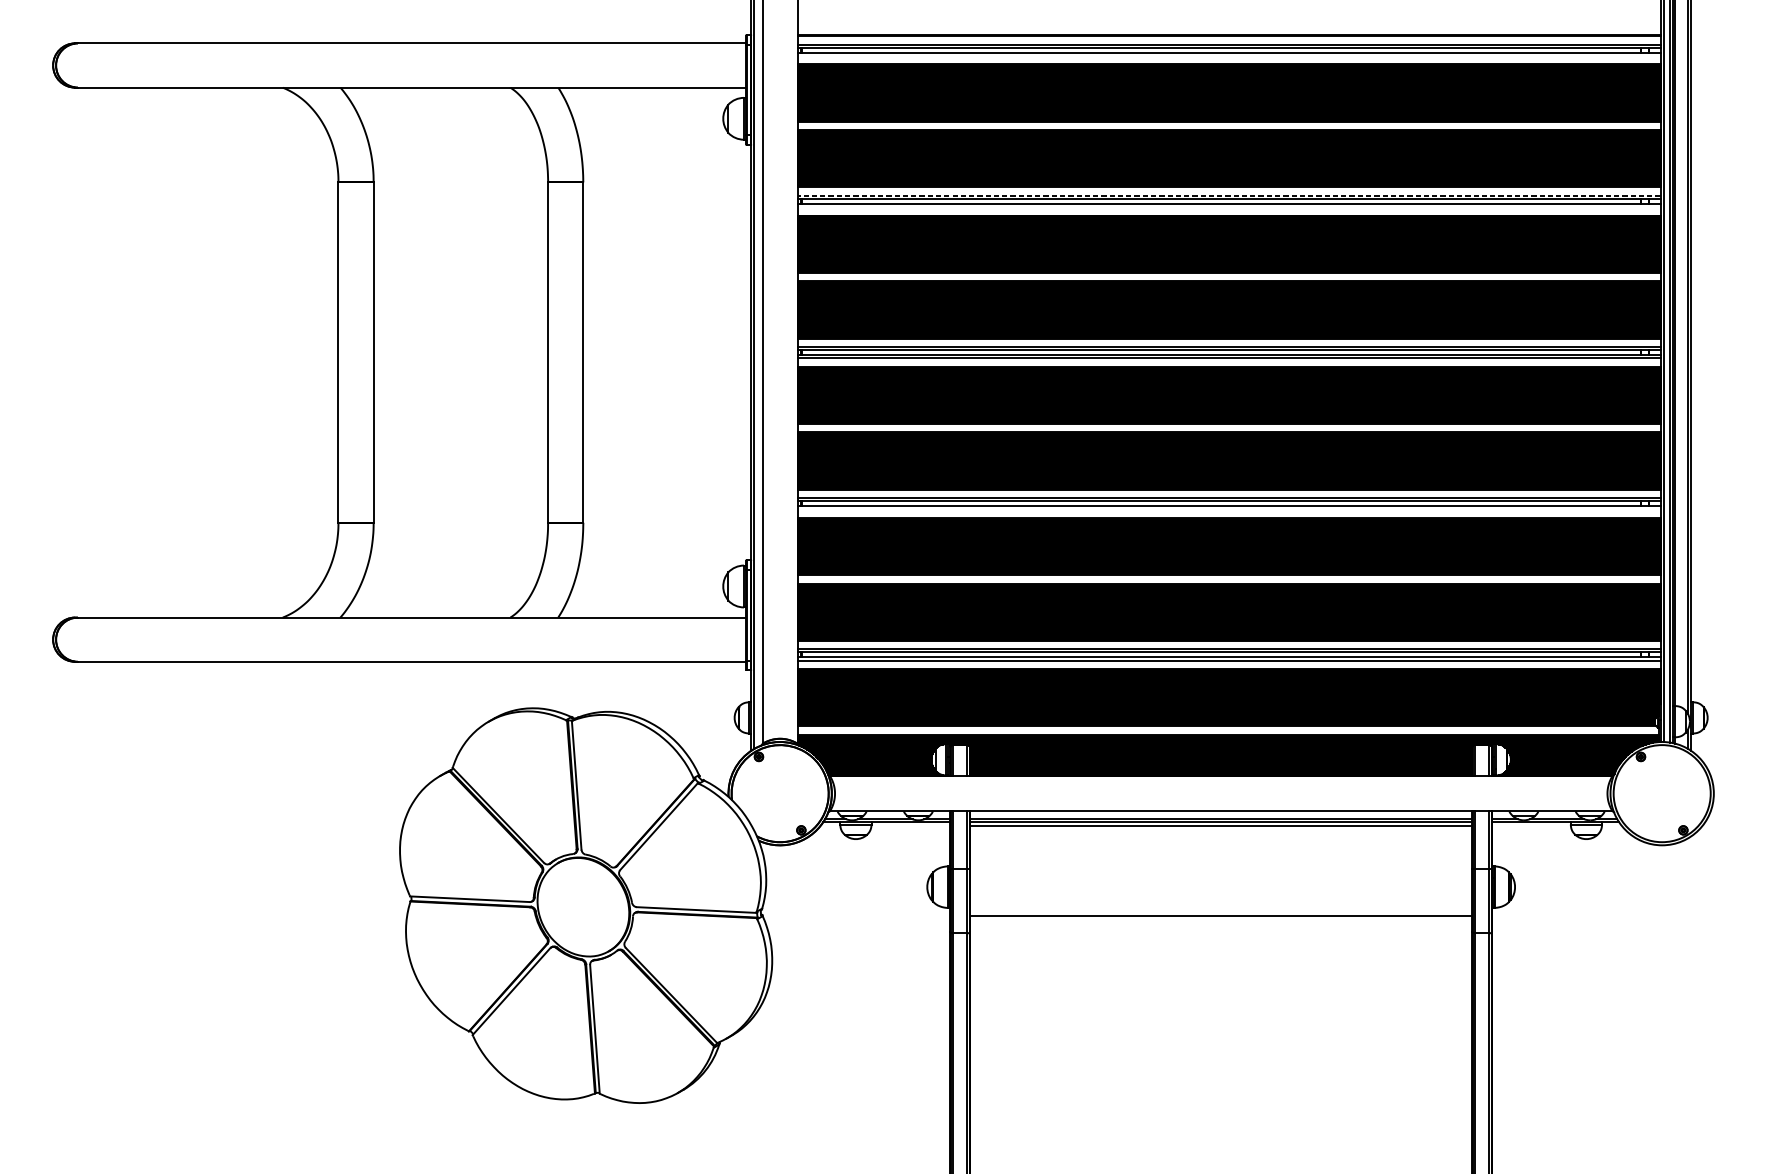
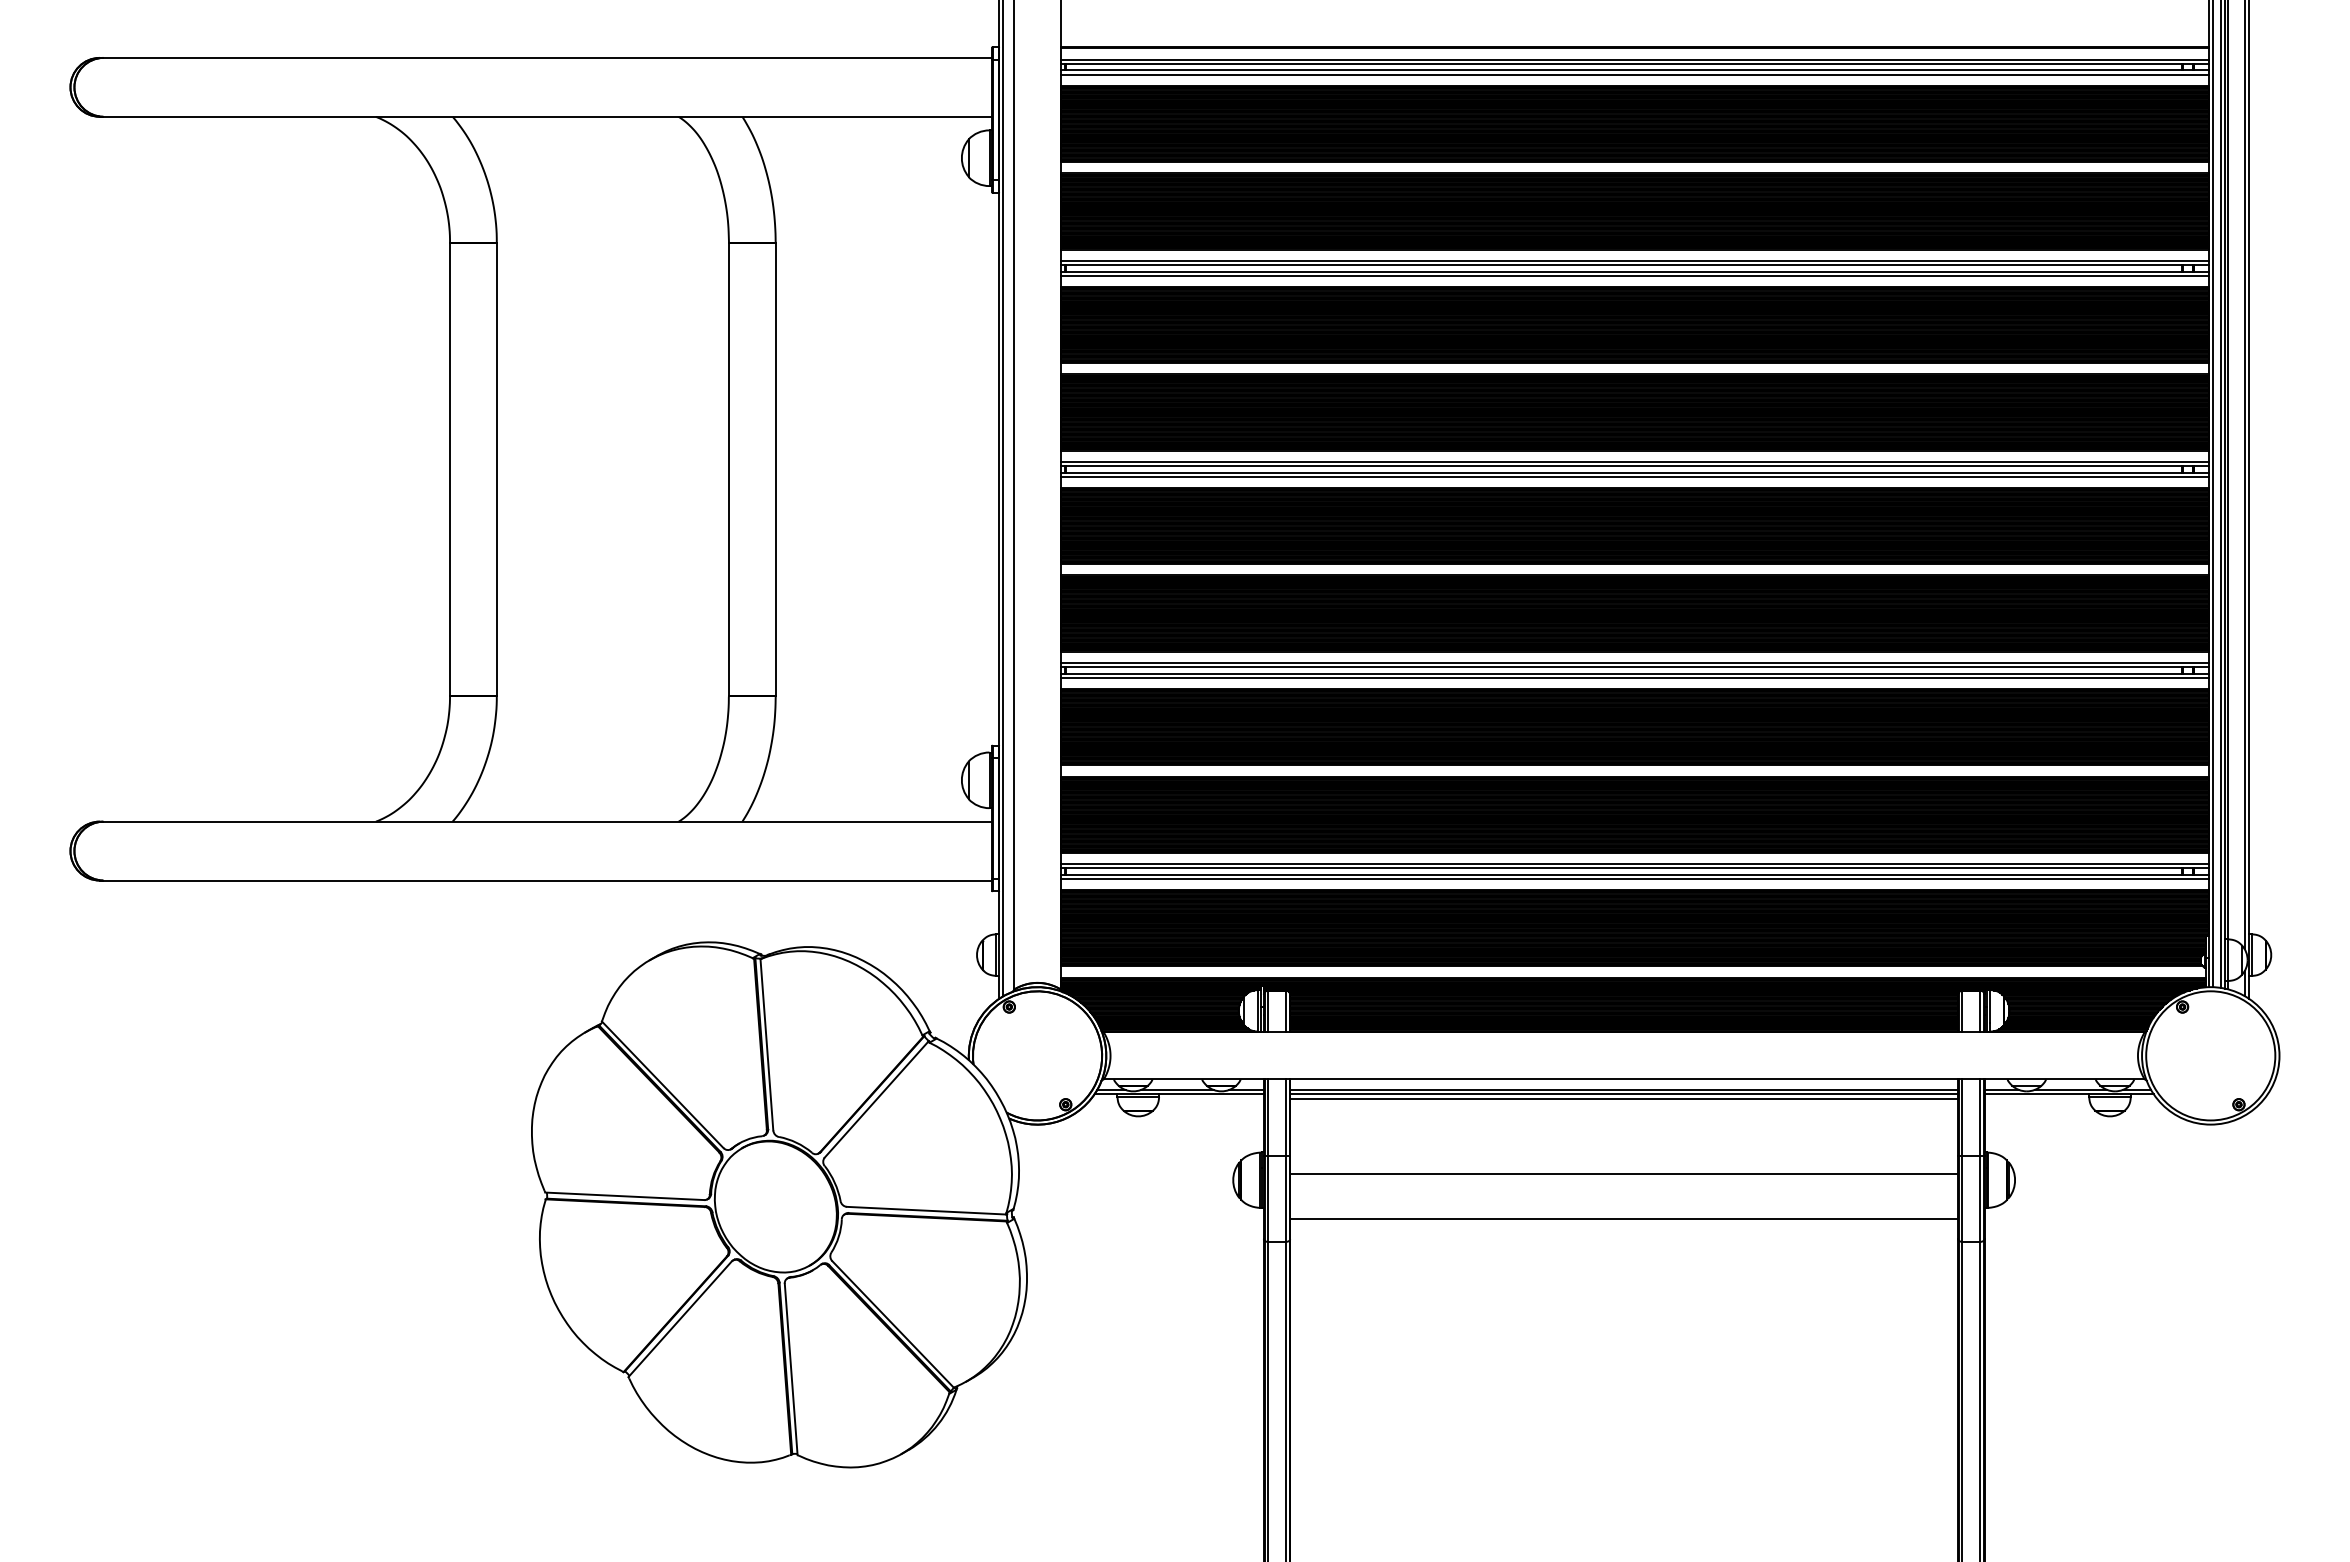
line: (1228, 55) -> (1634, 74), added
line: (1228, 195) -> (1634, 260), dashed -> solid
line: (1228, 206) -> (1634, 275), added
line: (1228, 509) -> (1634, 677), added
line: (1221, 882) -> (1624, 1174), added

